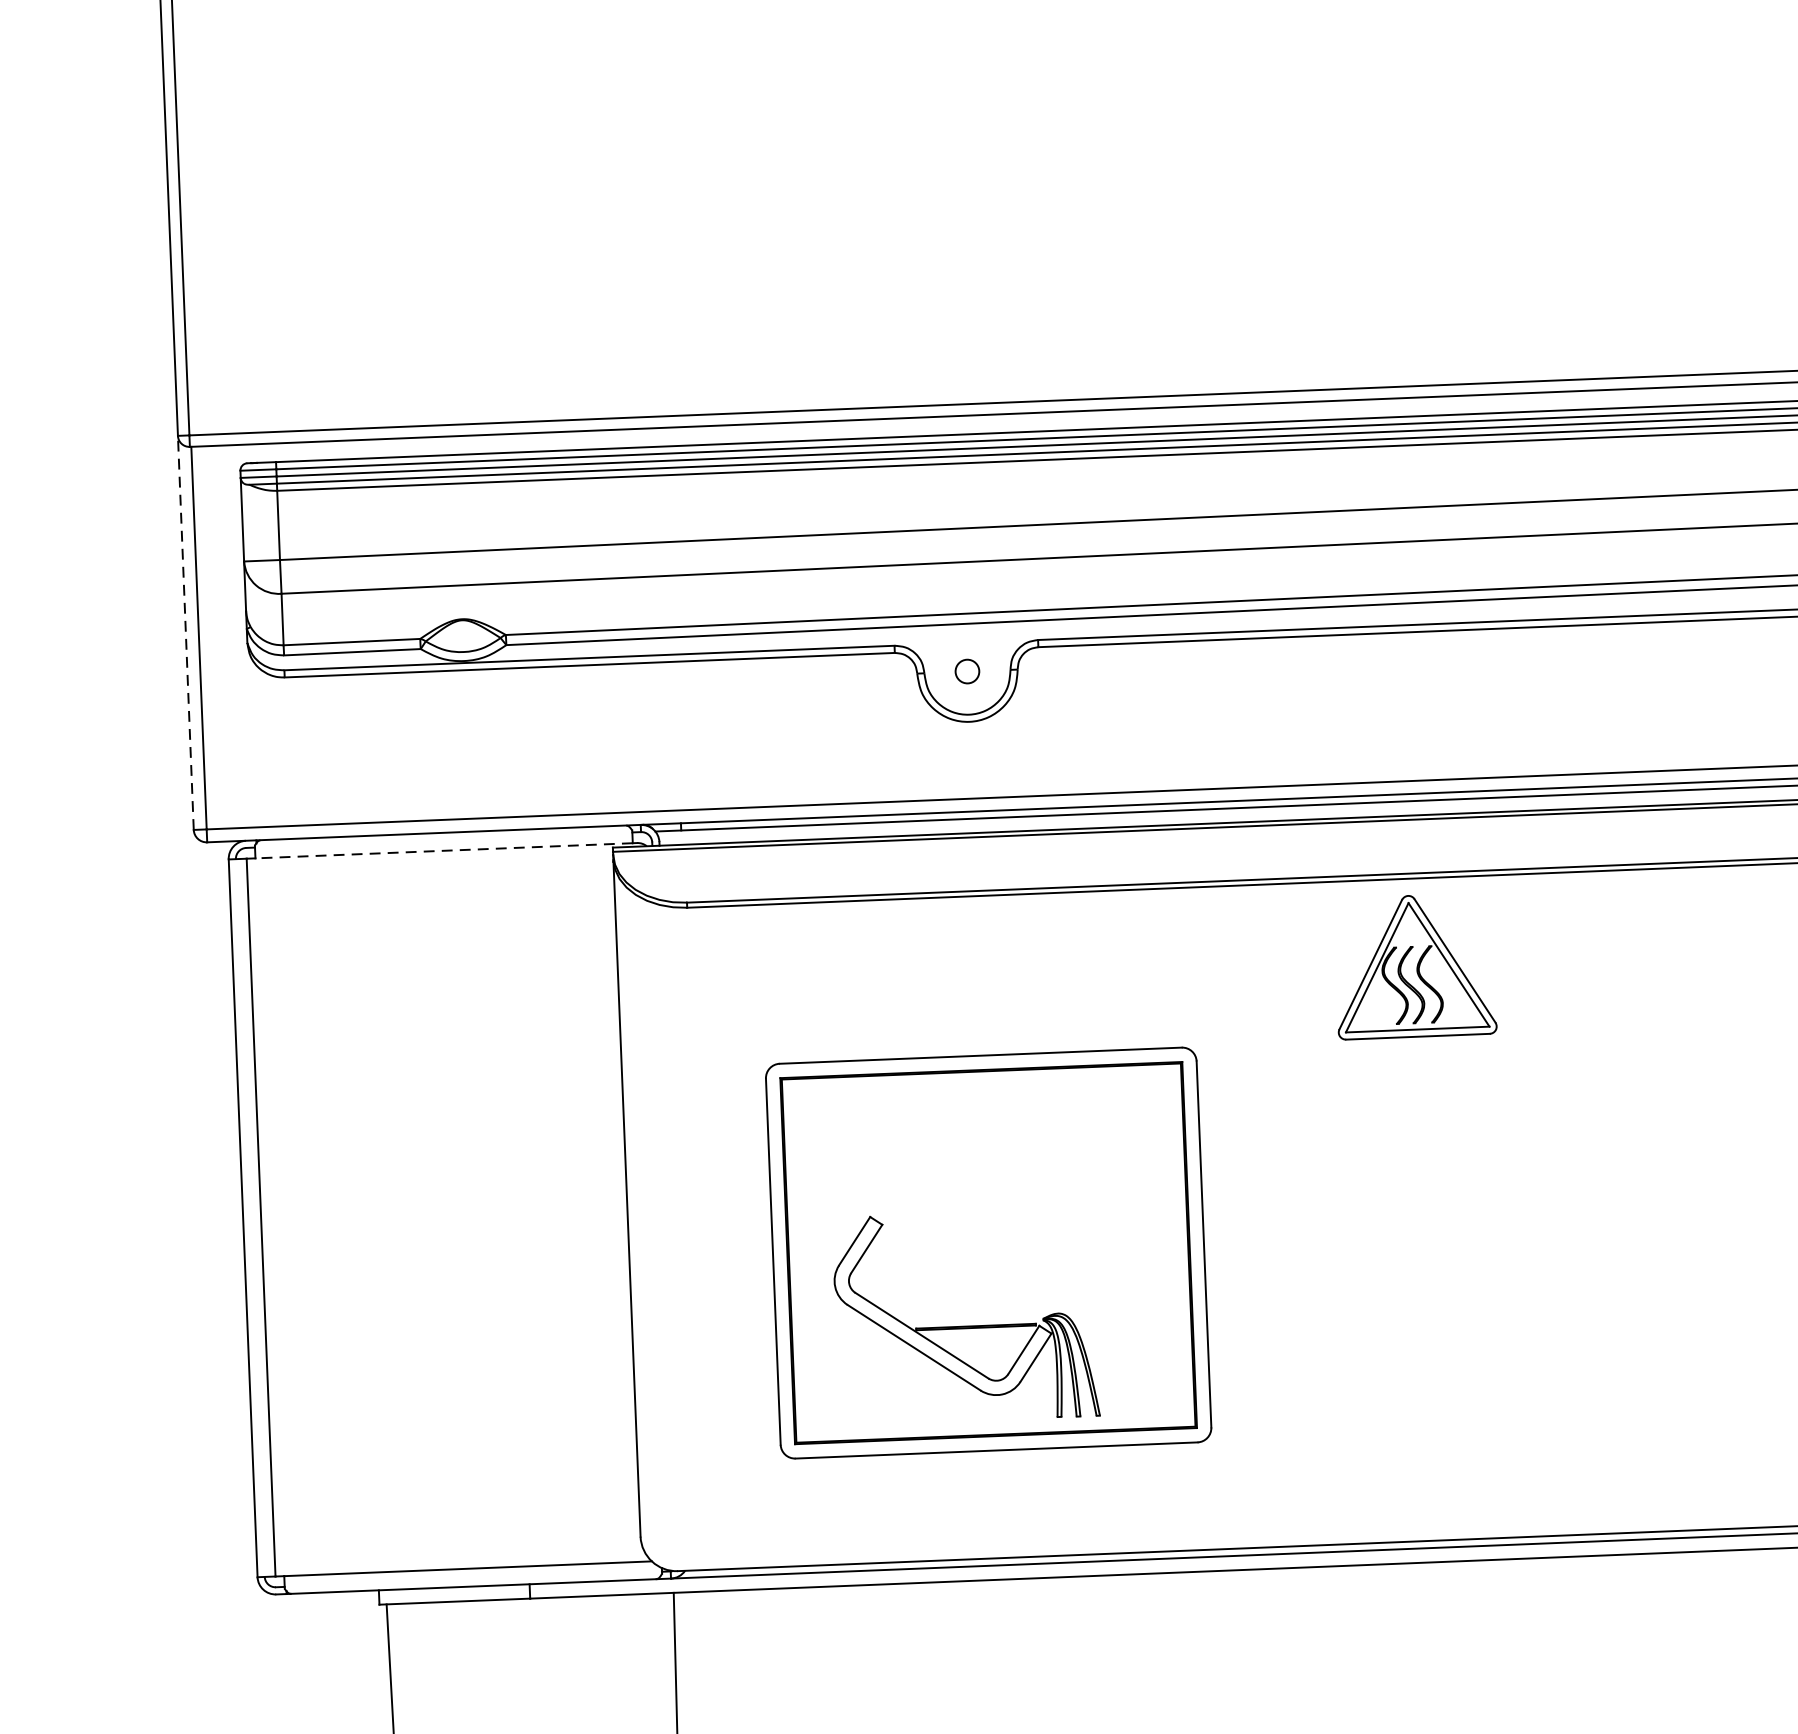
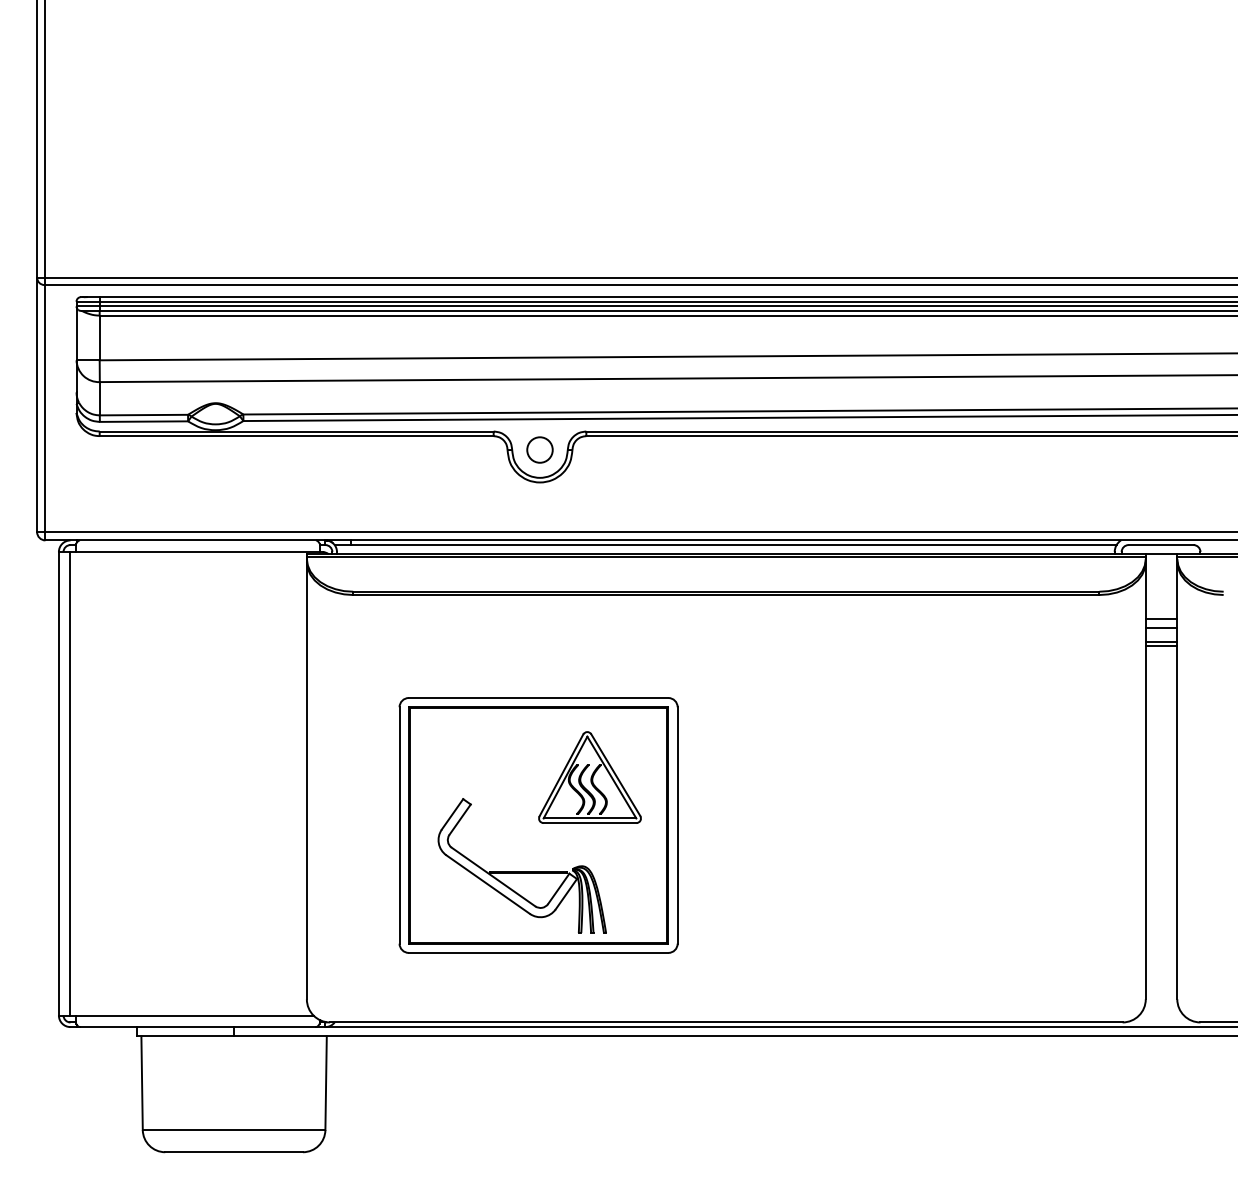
line: (186, 632) -> (37, 404), dashed -> solid
circle: (966, 670) -> (539, 449), size x1.67
line: (443, 851) -> (197, 552), dashed -> solid
part: (1414, 966) -> (589, 777), moved

